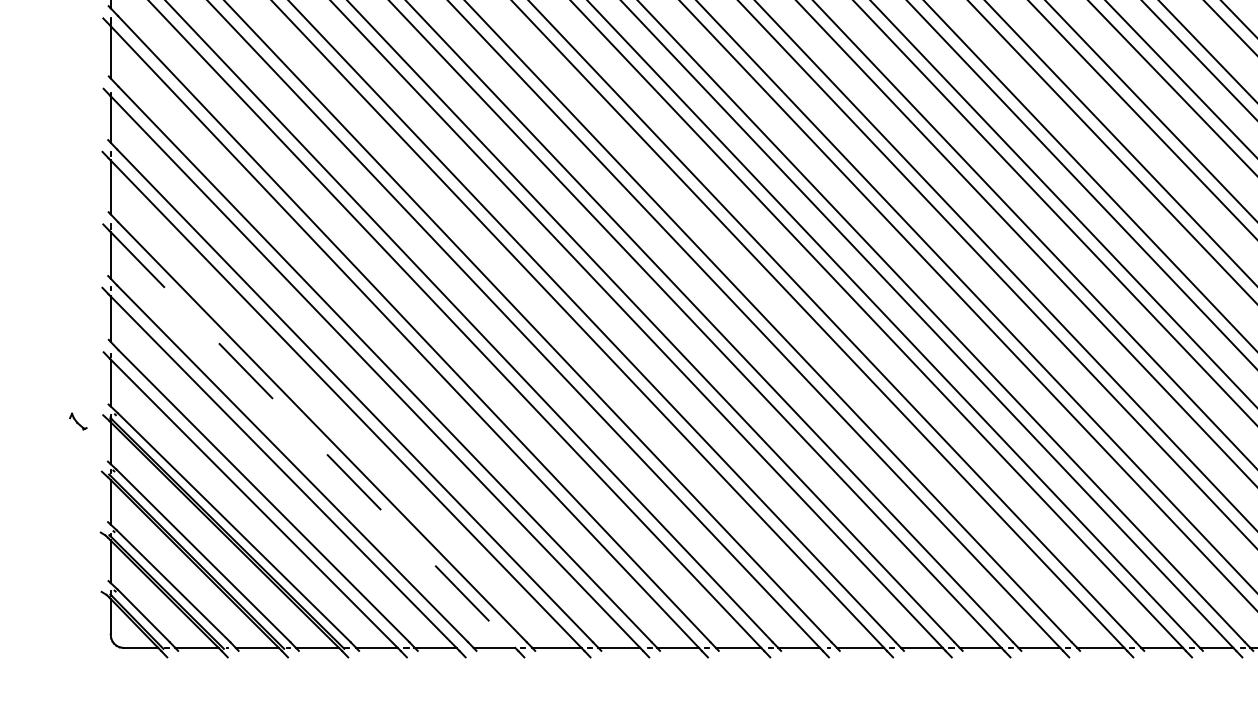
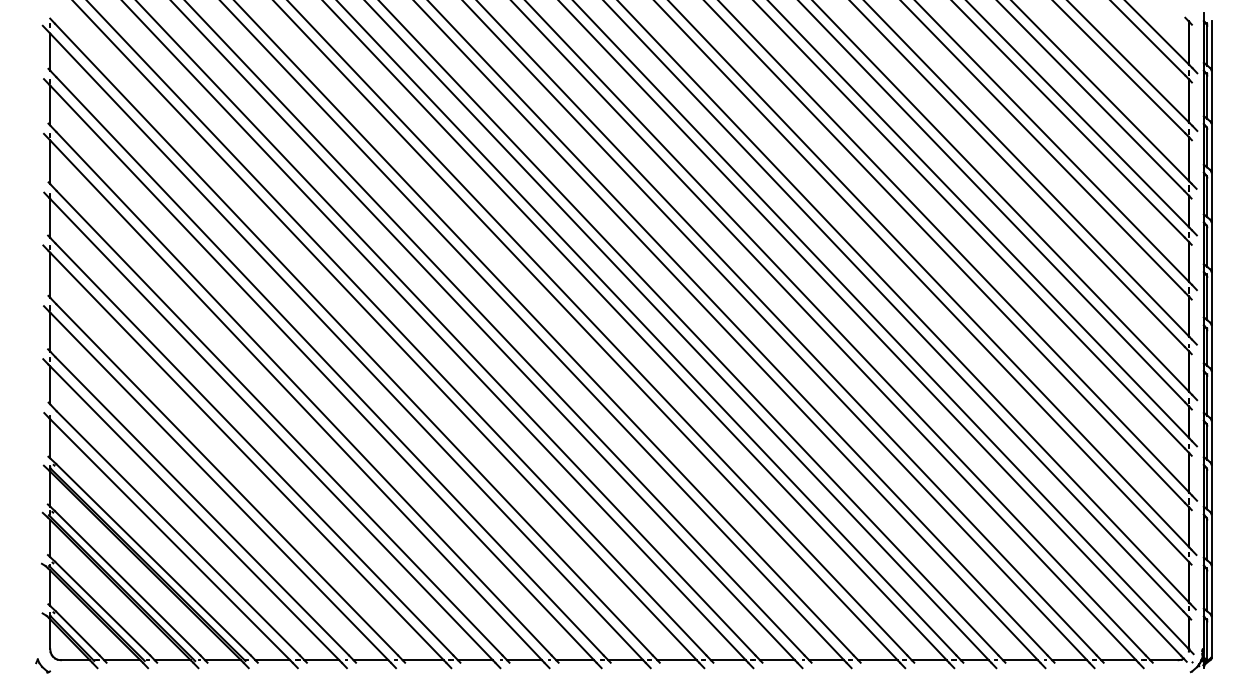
part: (78, 420) -> (43, 665), moved
line: (313, 440) -> (219, 486), dashed -> solid

